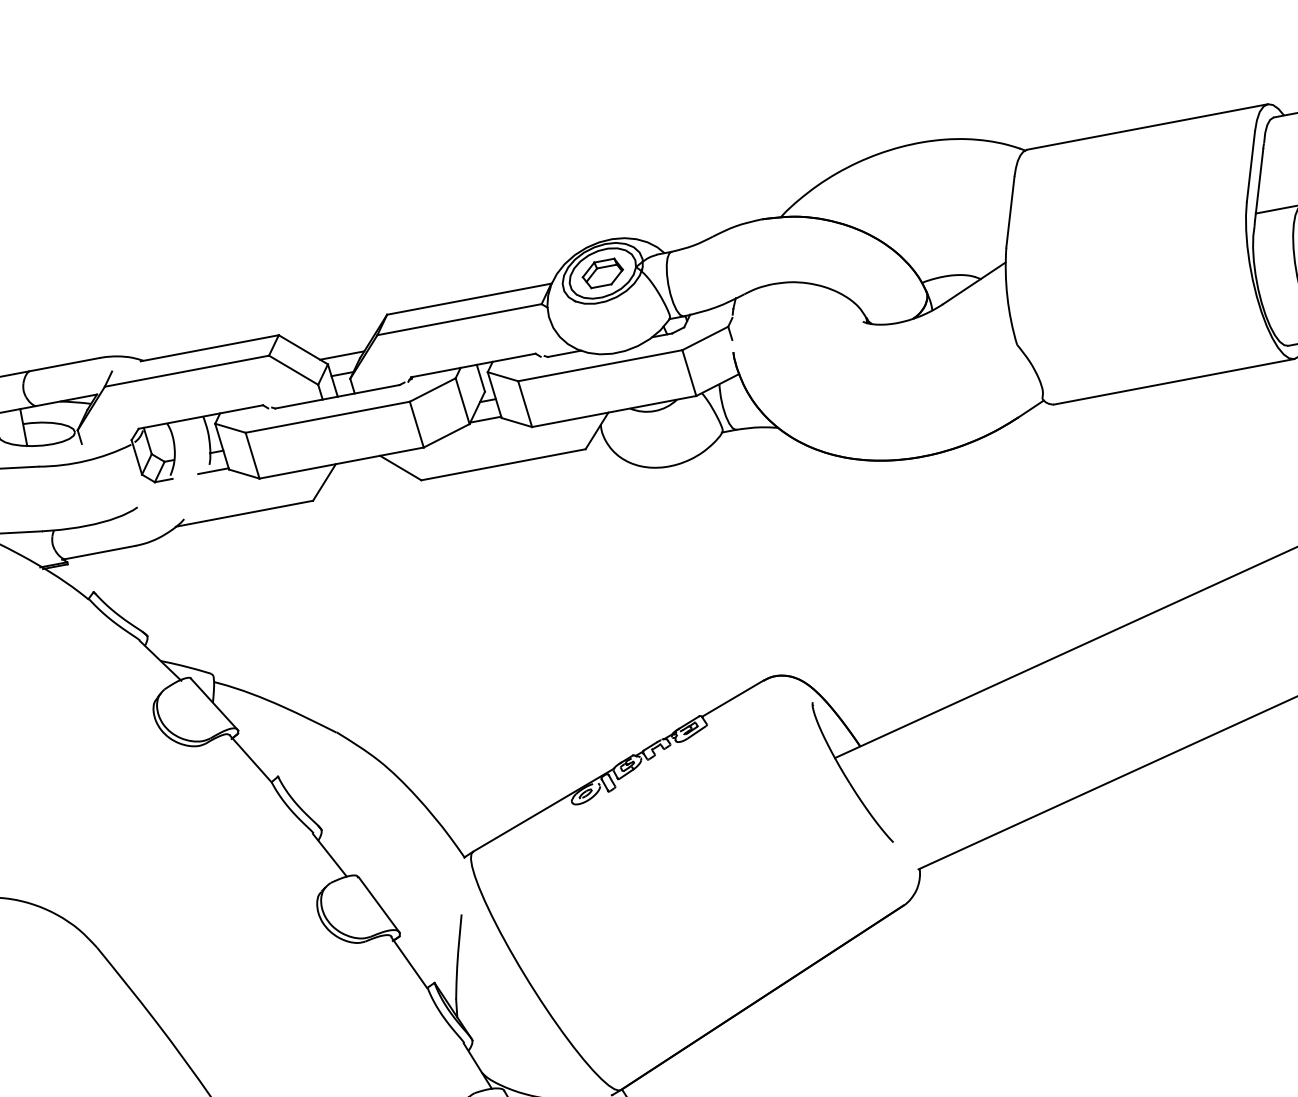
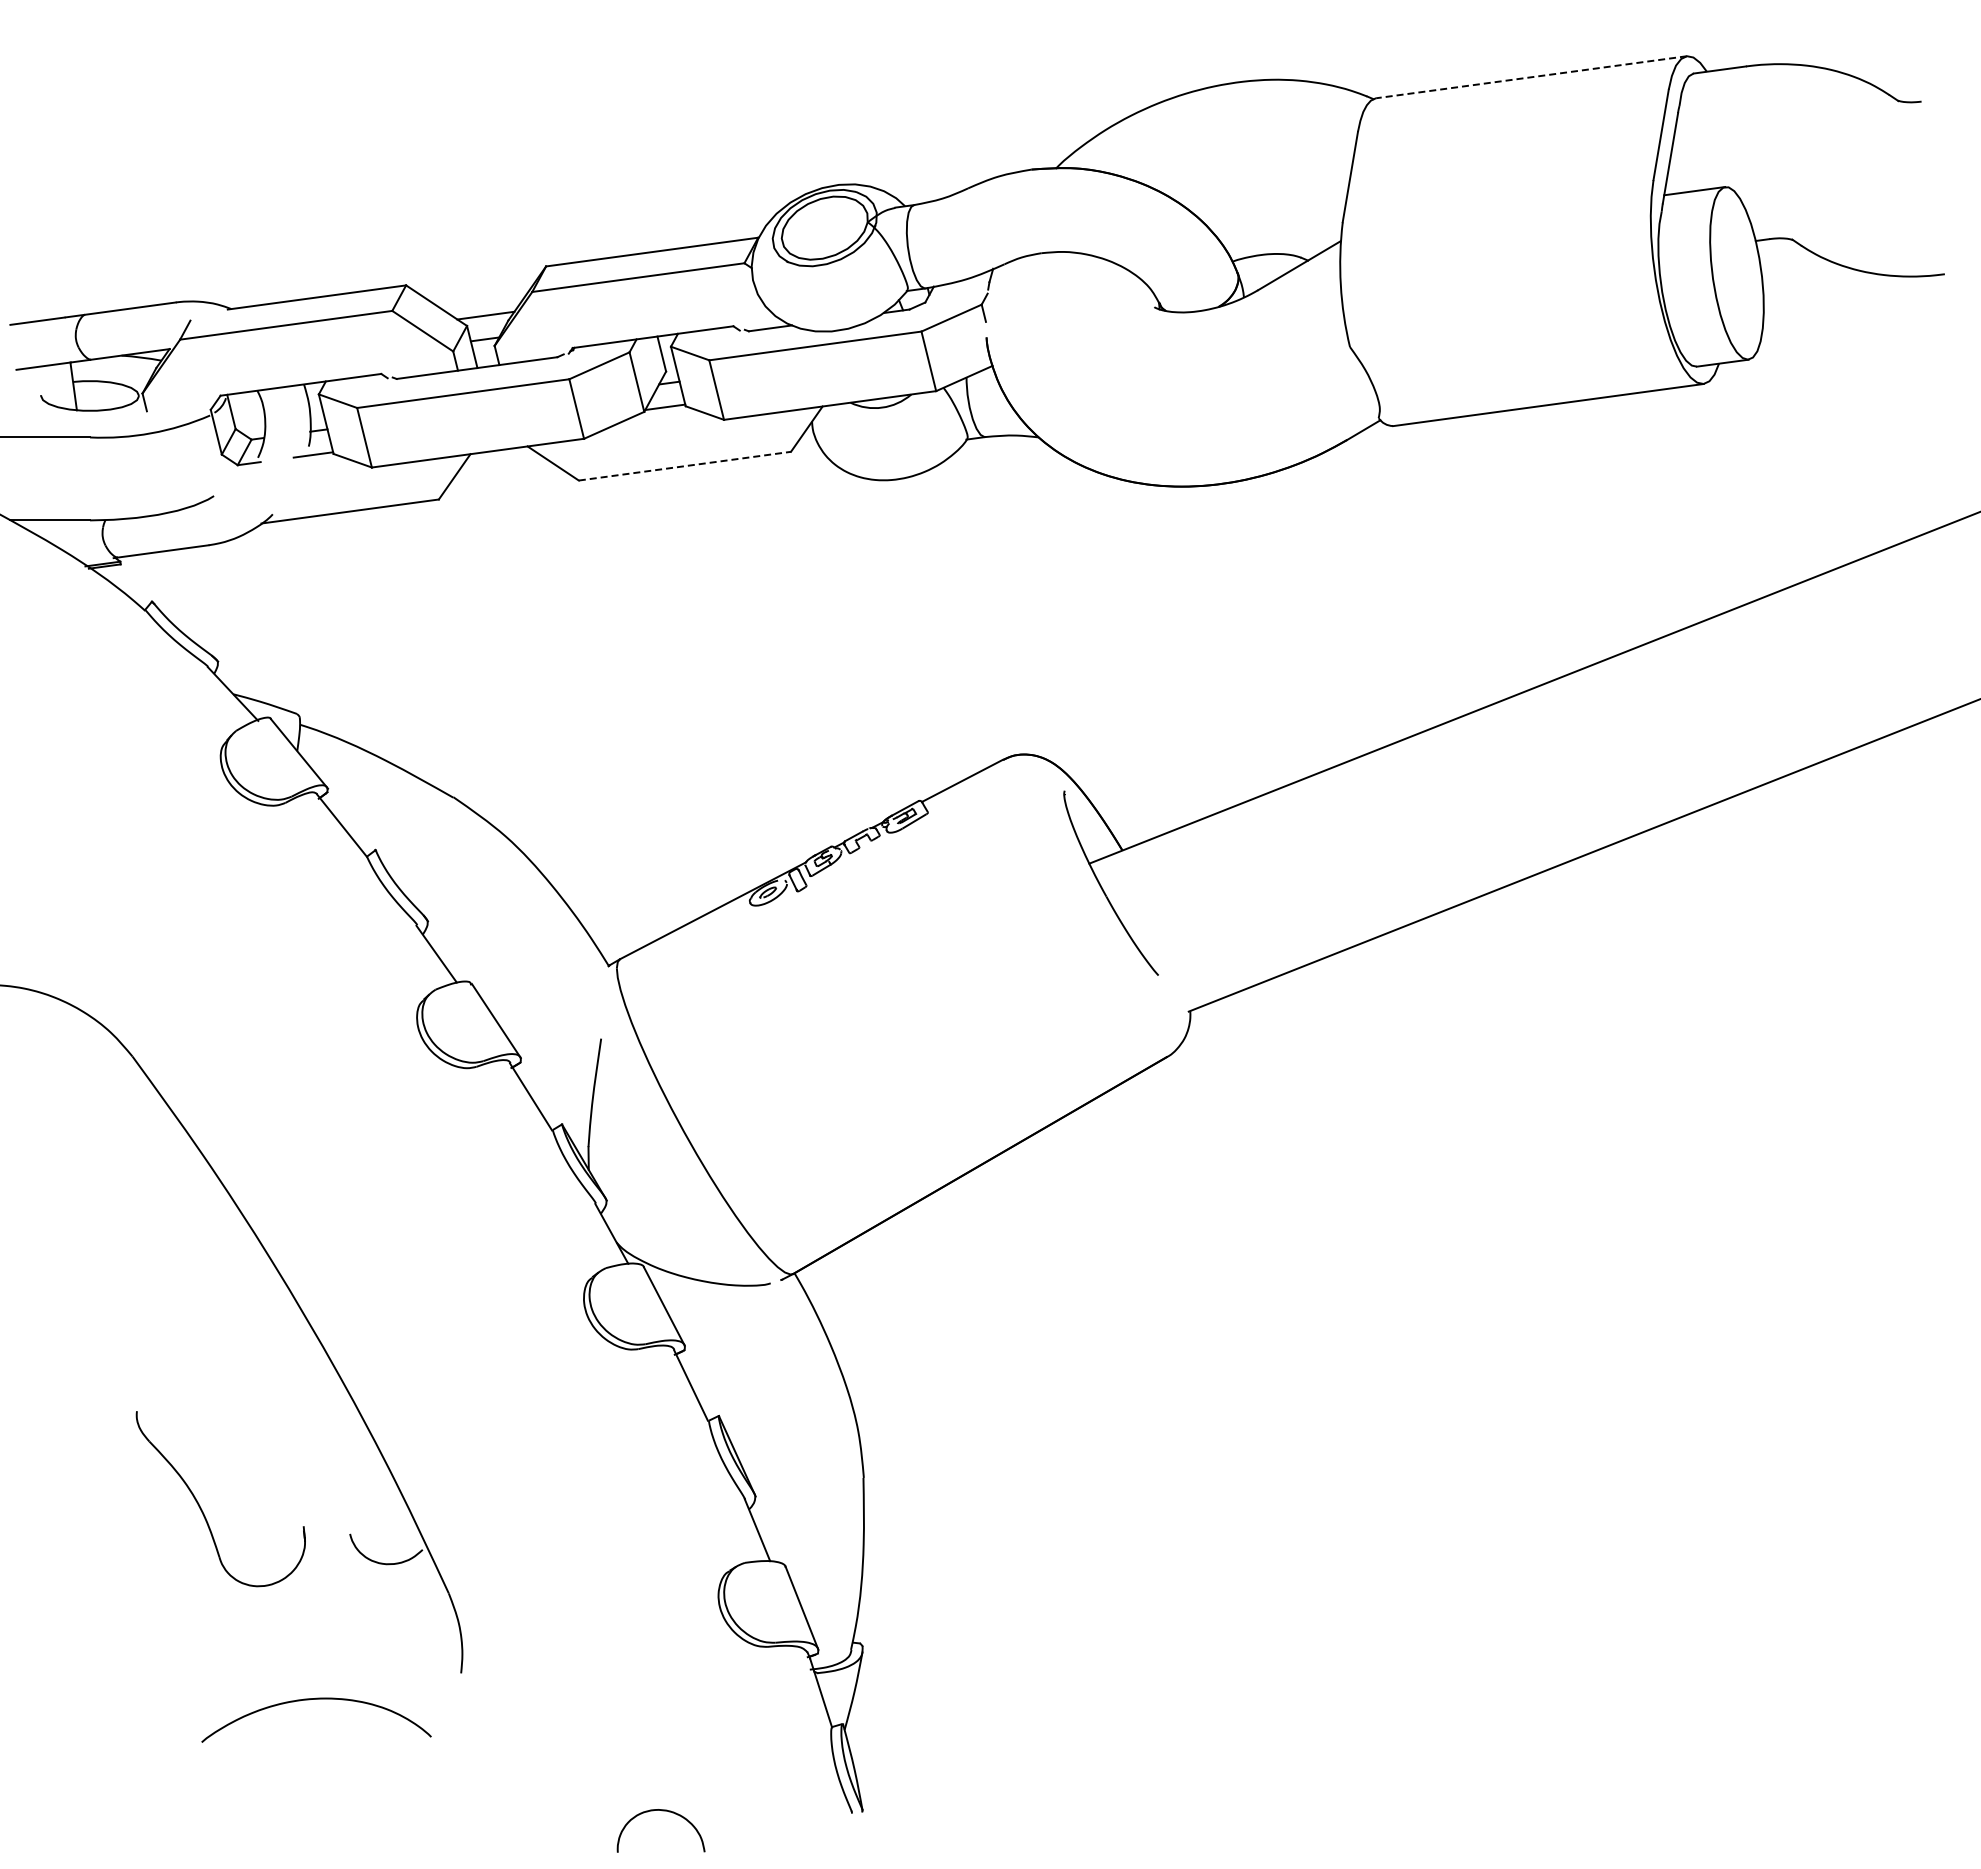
line: (1147, 127) -> (1531, 77), solid -> dashed
part: (602, 273) -> (824, 228), removed
line: (503, 464) -> (685, 466), solid -> dashed

